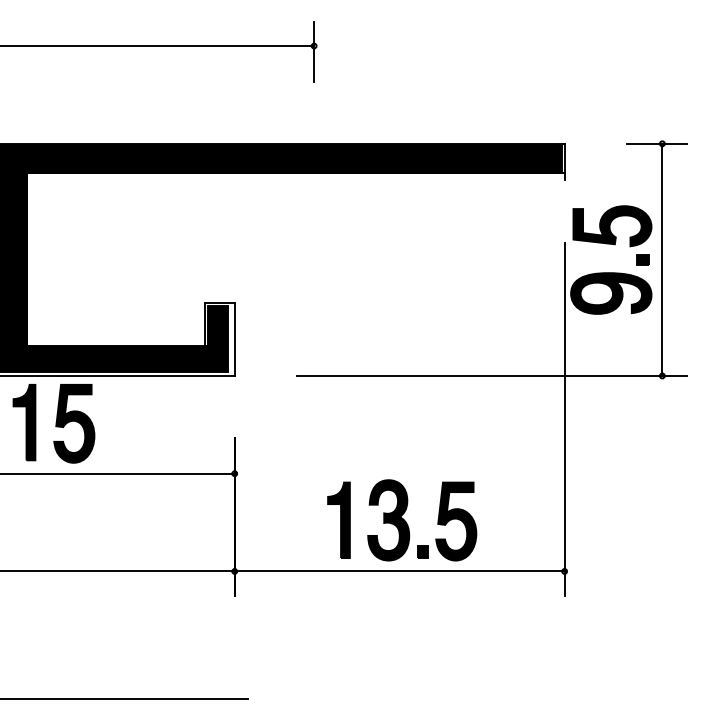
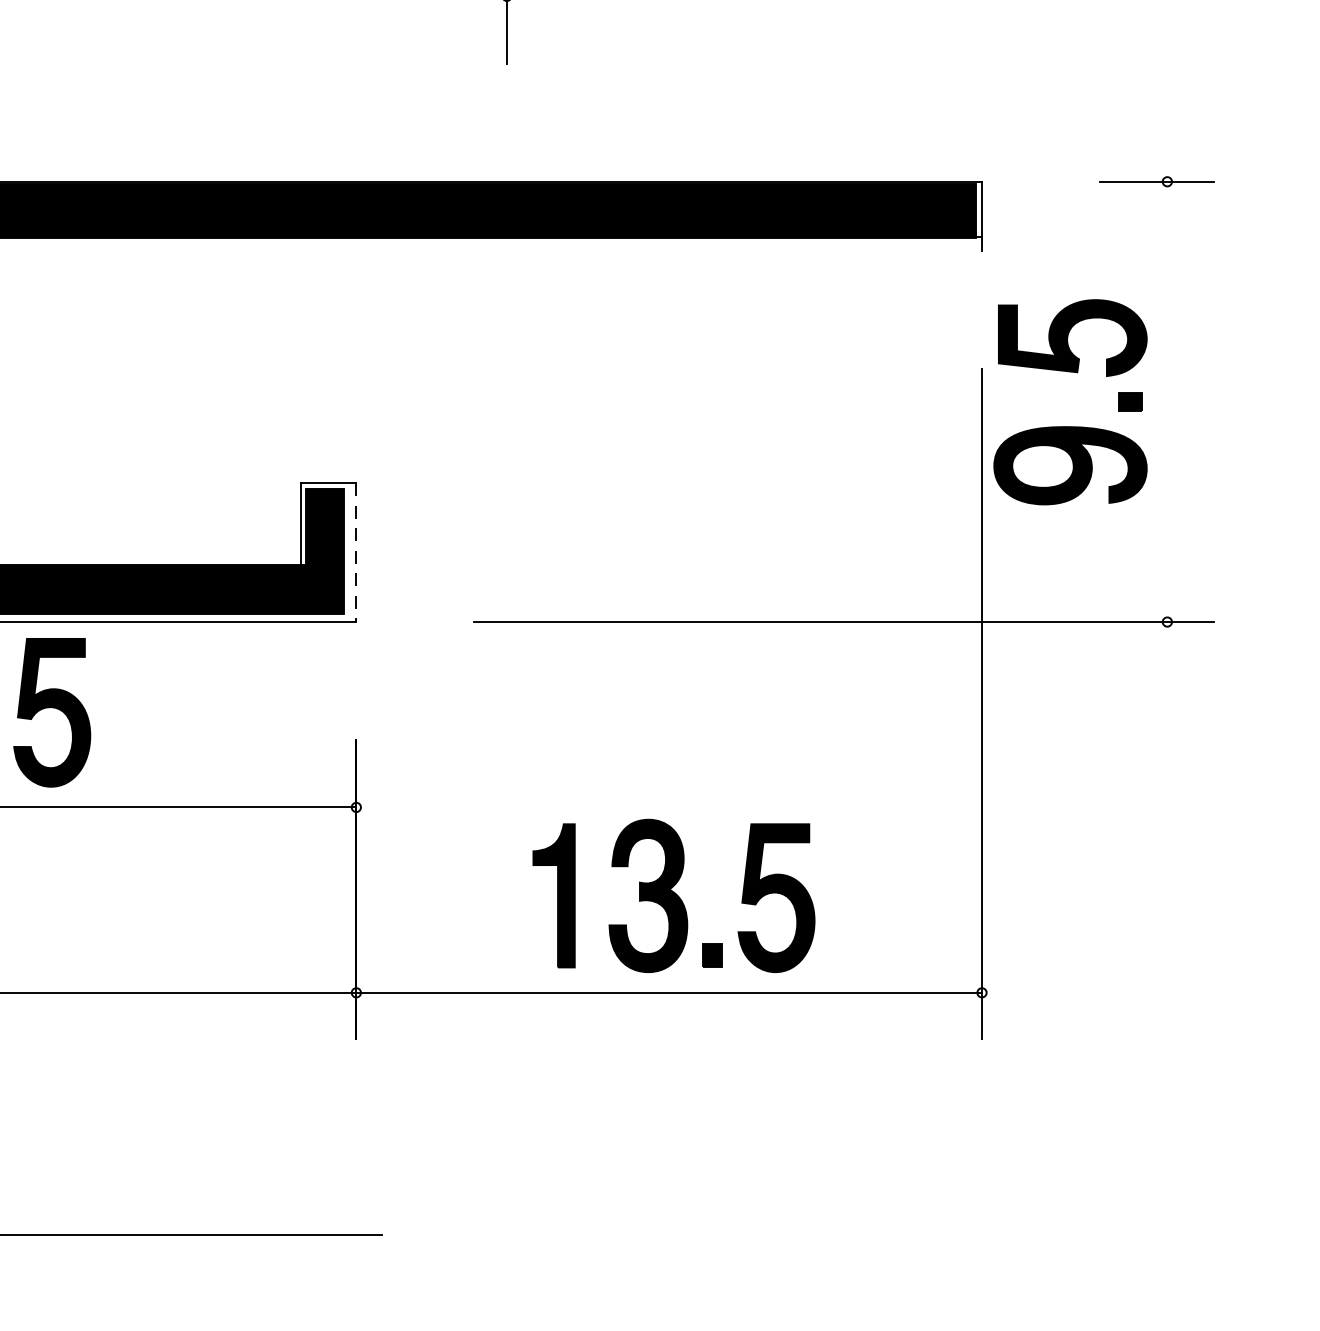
line: (662, 259) -> (1167, 401), removed
line: (234, 339) -> (355, 552), solid -> dashed

